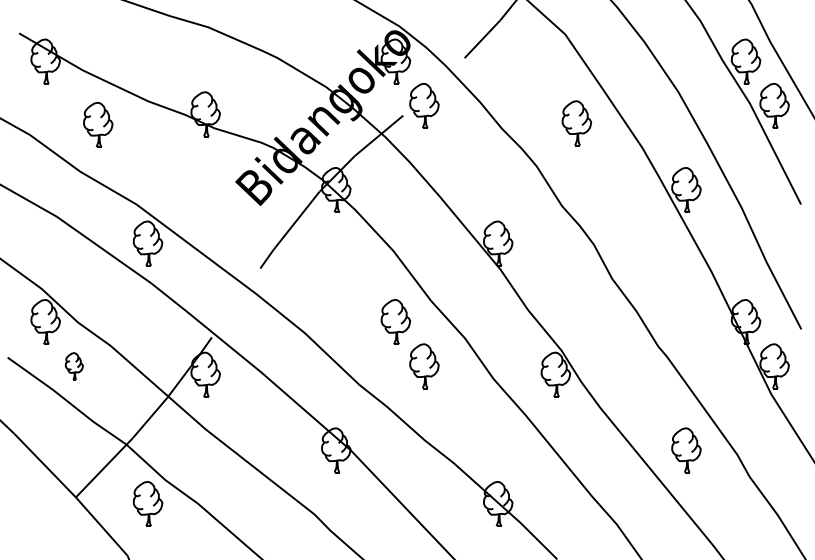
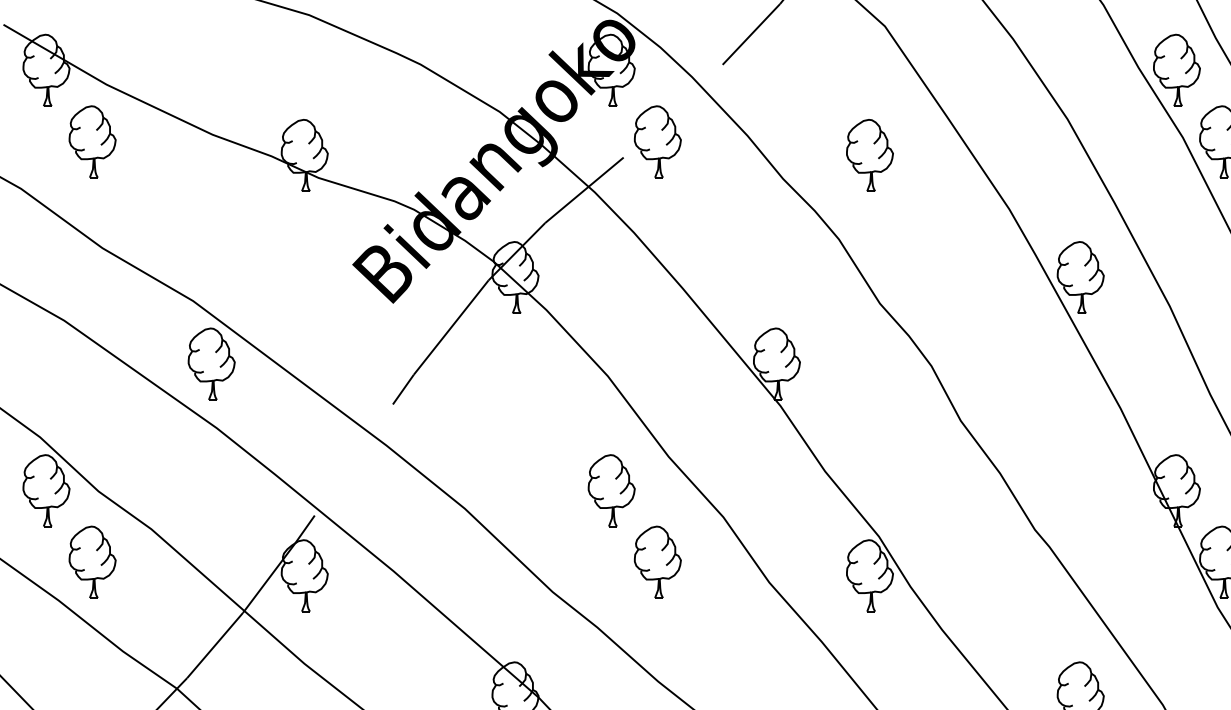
part: (576, 123) -> (869, 155), moved
part: (98, 124) -> (92, 141), moved
part: (74, 366) -> (92, 562), size x1.67

